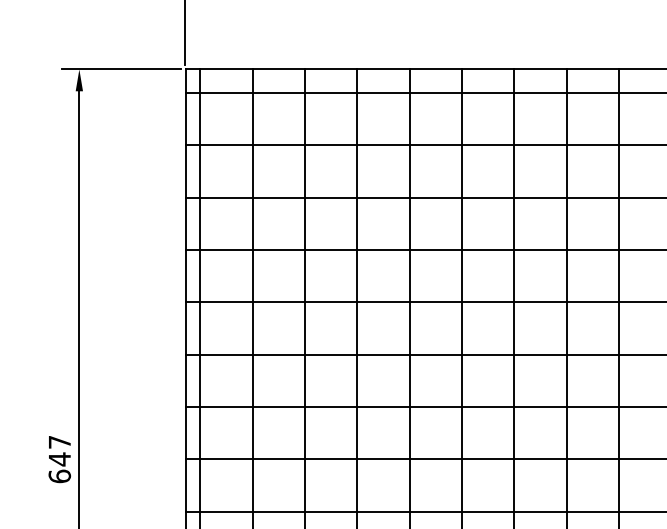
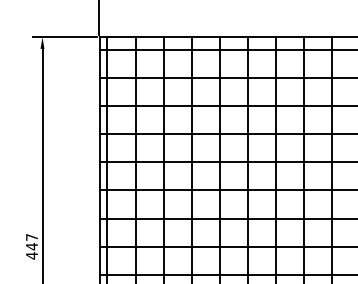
text: (58, 475) -> (31, 255), 647 -> 447

